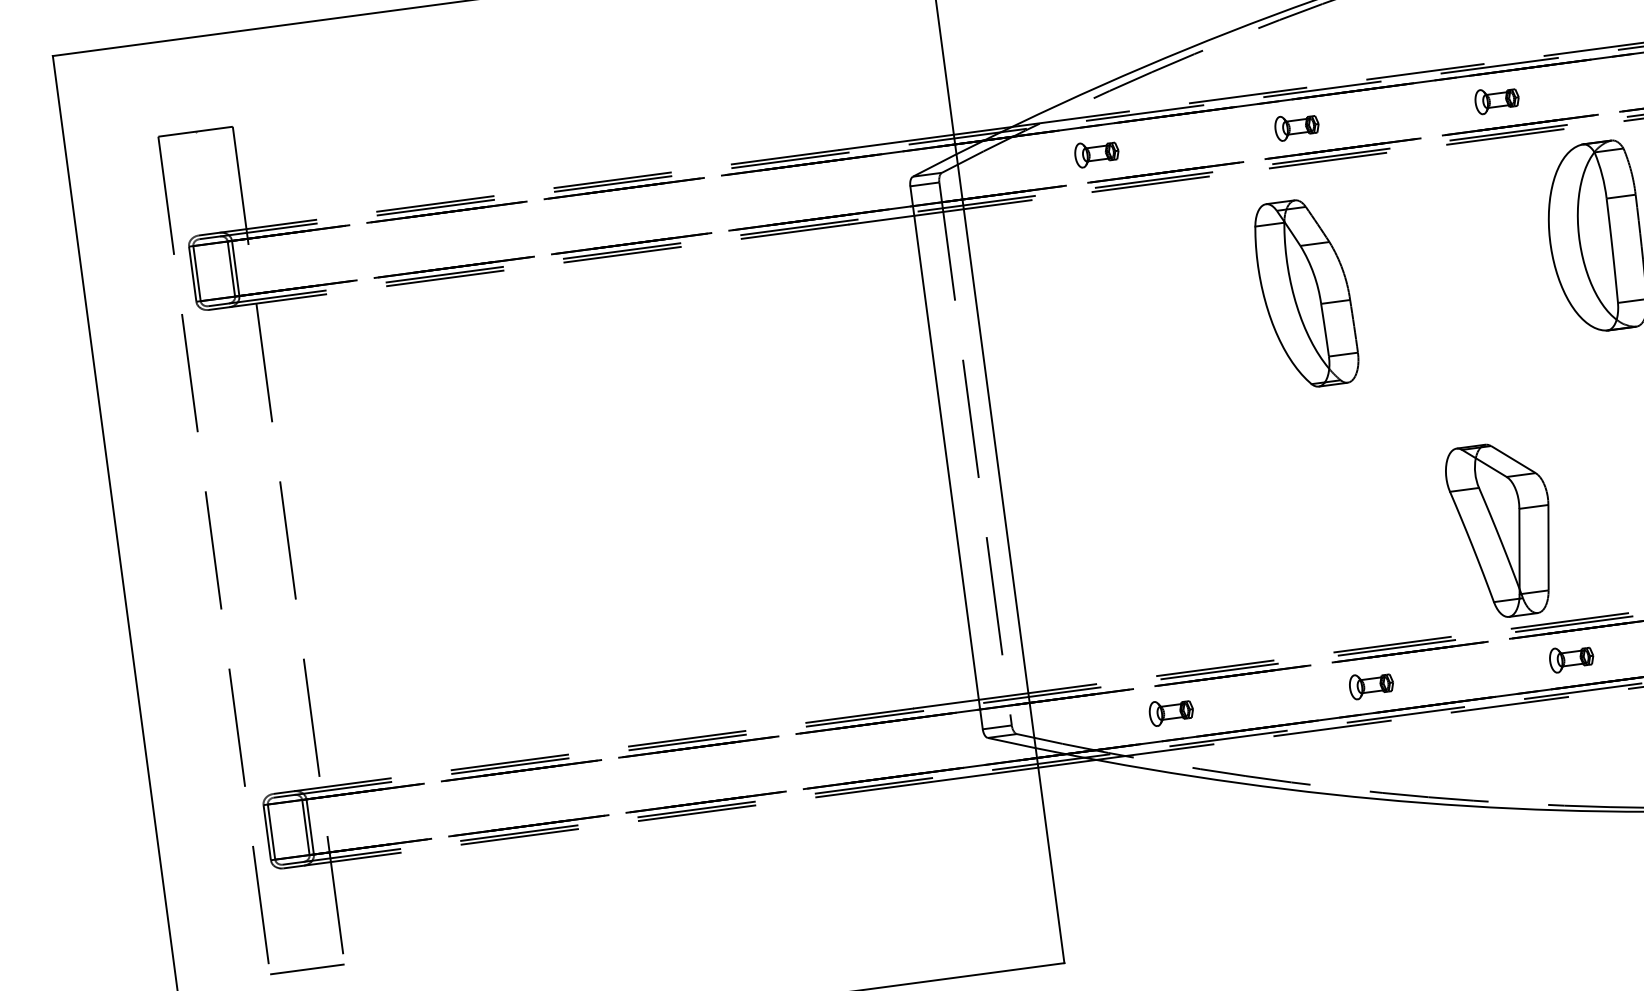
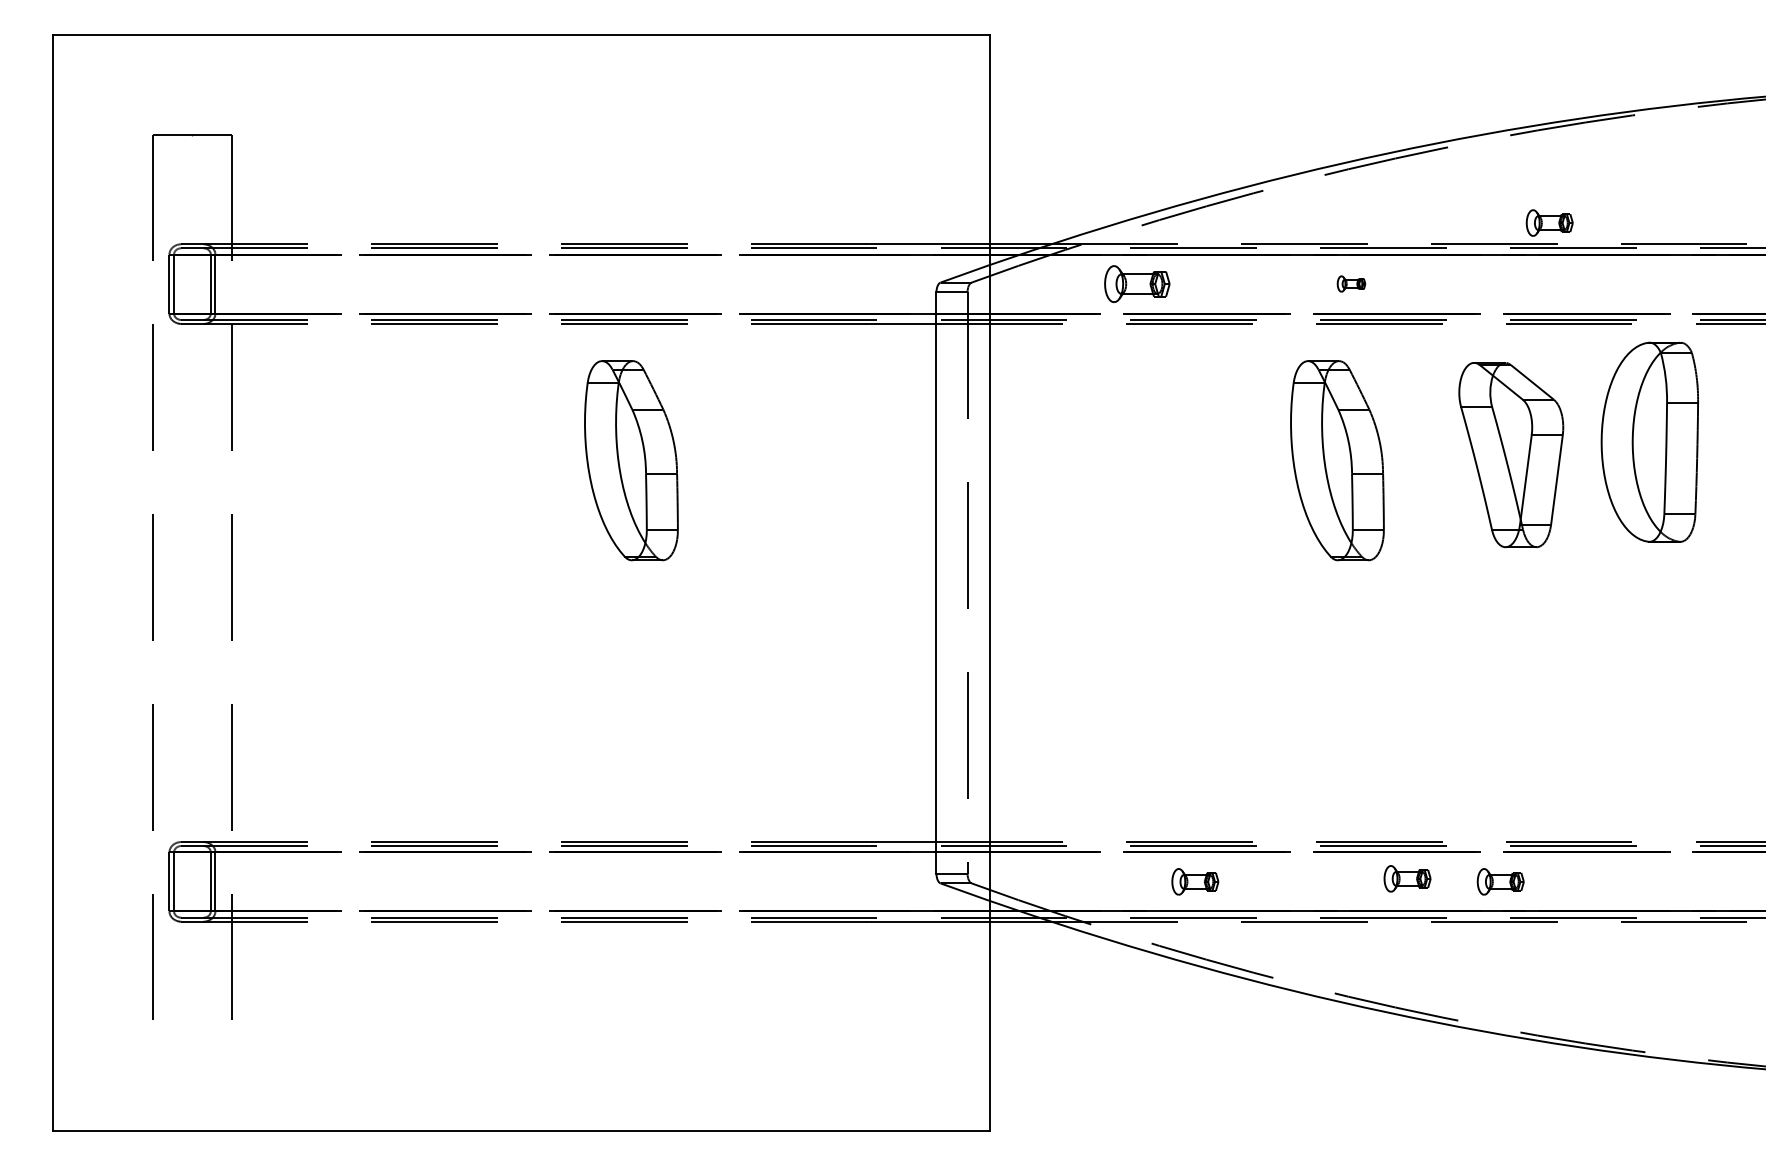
part: (1496, 99) -> (1549, 222), moved
part: (1296, 126) -> (1351, 283), size x0.6
part: (1097, 152) -> (1137, 283), size x1.4
part: (646, 381) -> (631, 460), added
part: (1502, 529) -> (1511, 454), moved
part: (1571, 658) -> (1500, 881), moved
part: (1371, 684) -> (1407, 878), moved
part: (1171, 711) -> (1195, 881), moved
line: (307, 969) -> (192, 1031), removed

